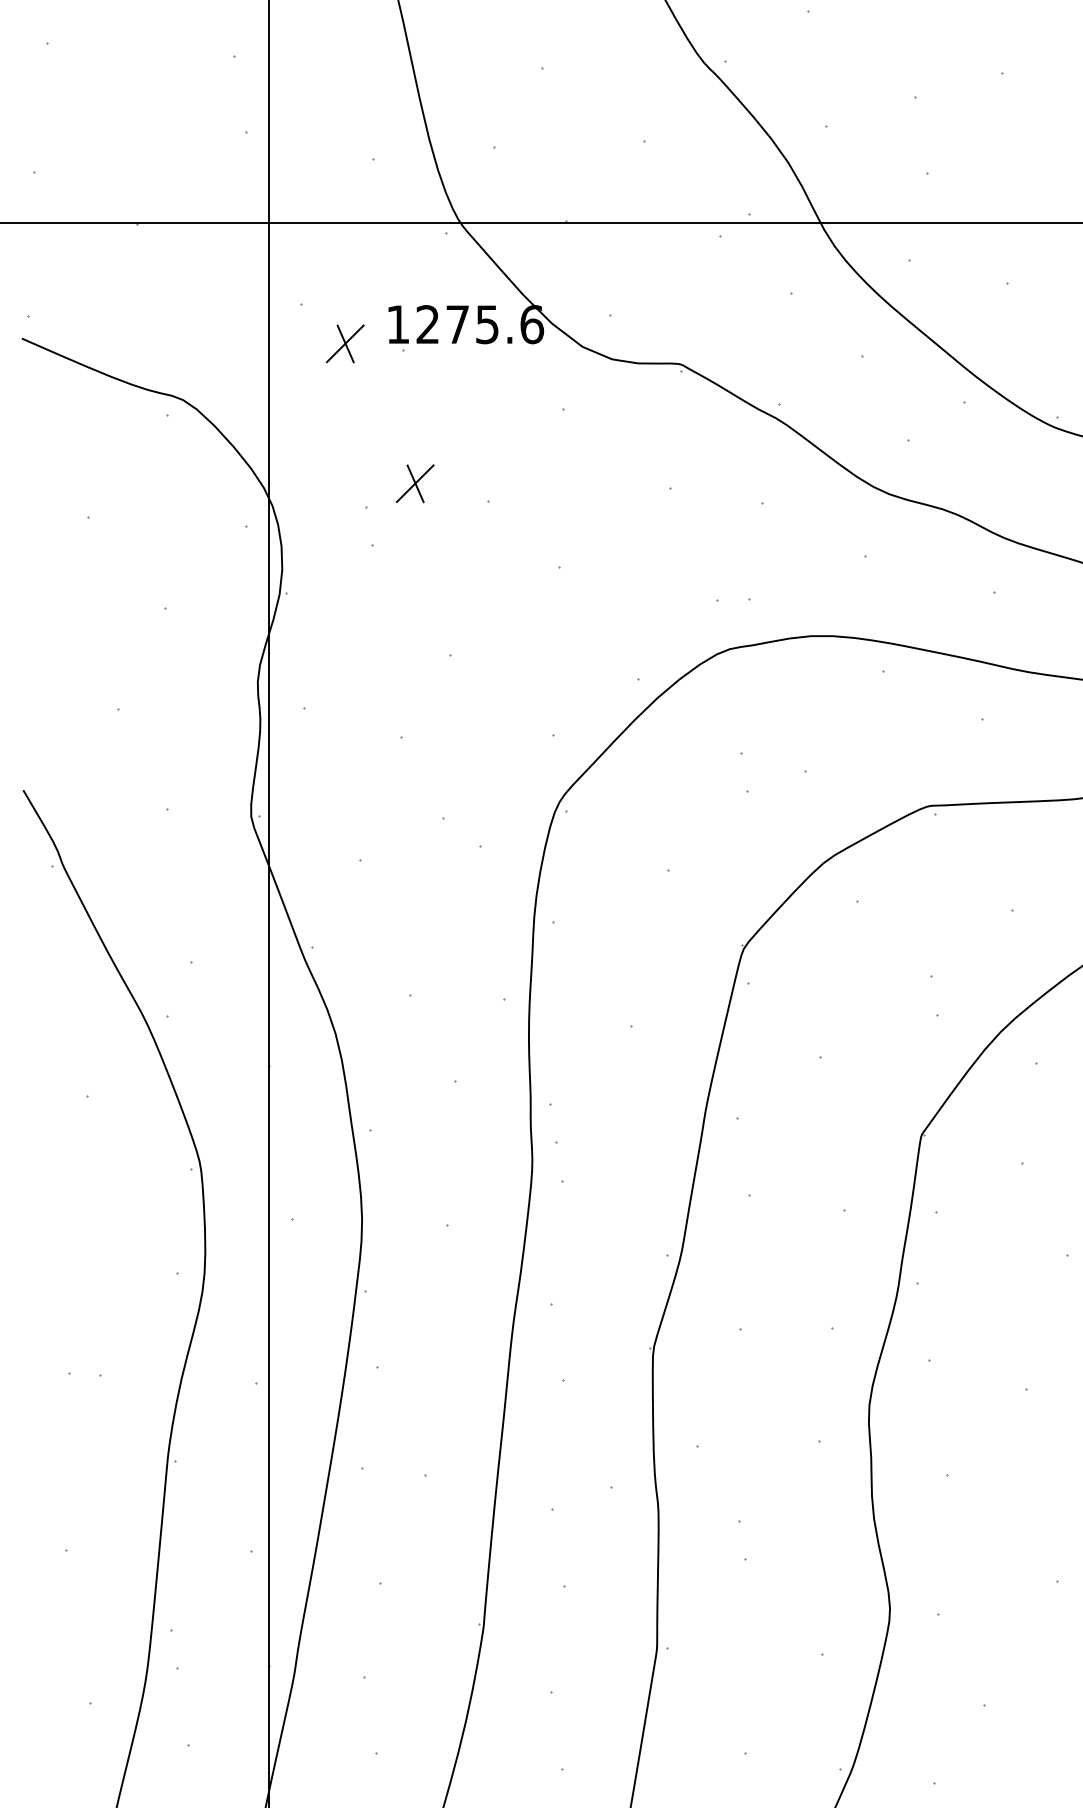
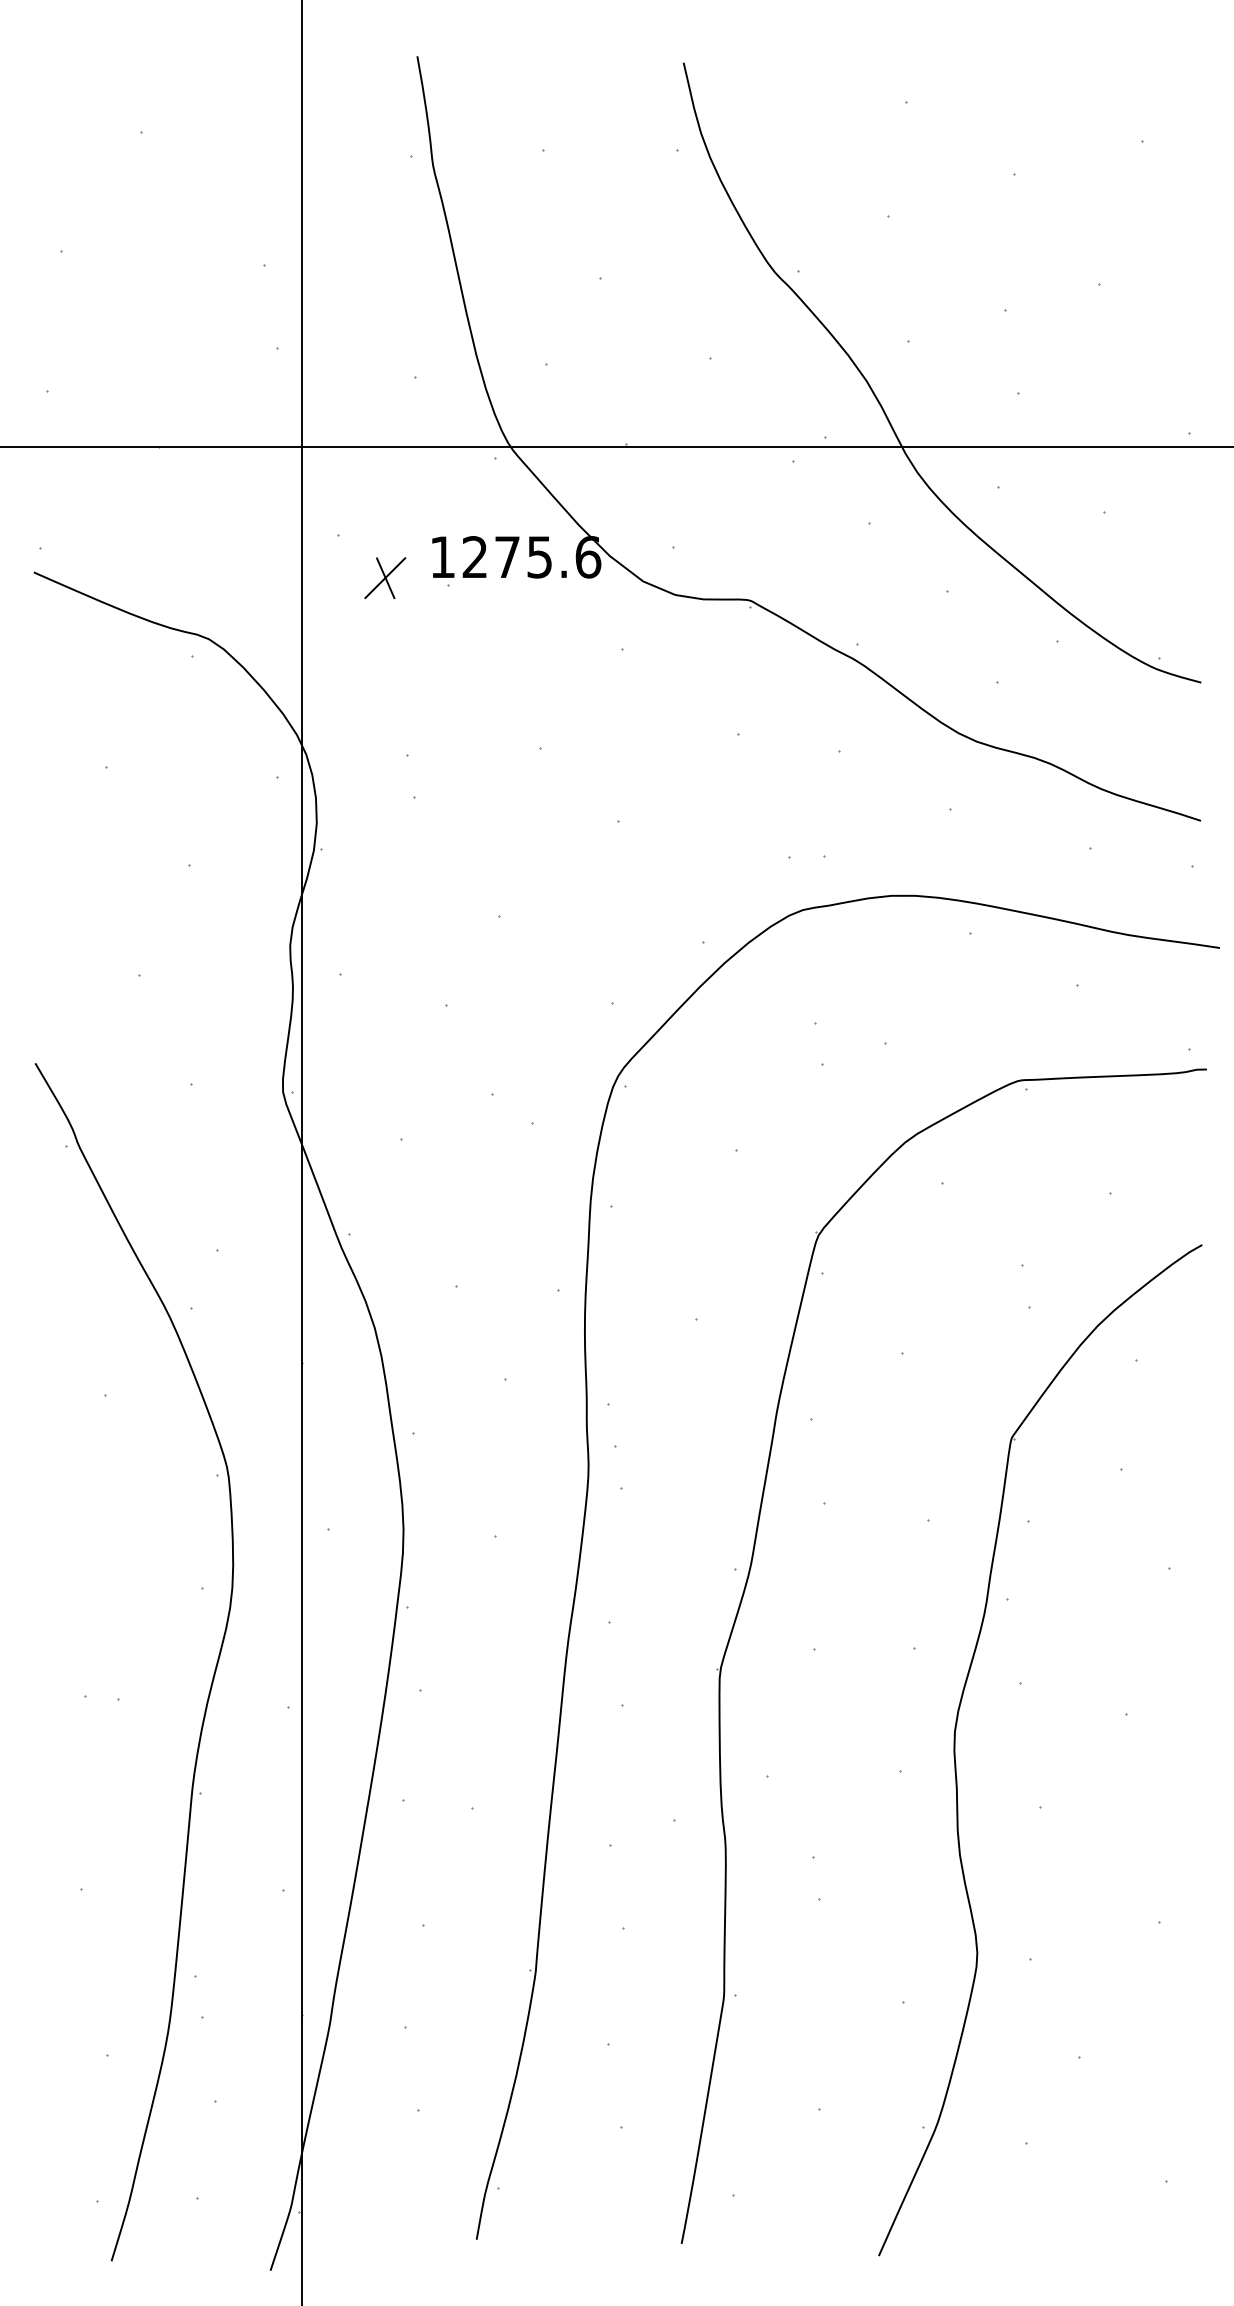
part: (415, 484) -> (461, 730), removed

